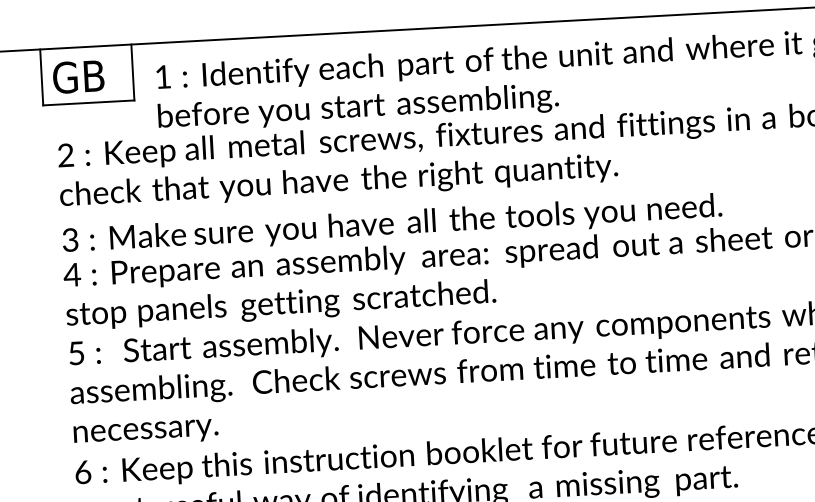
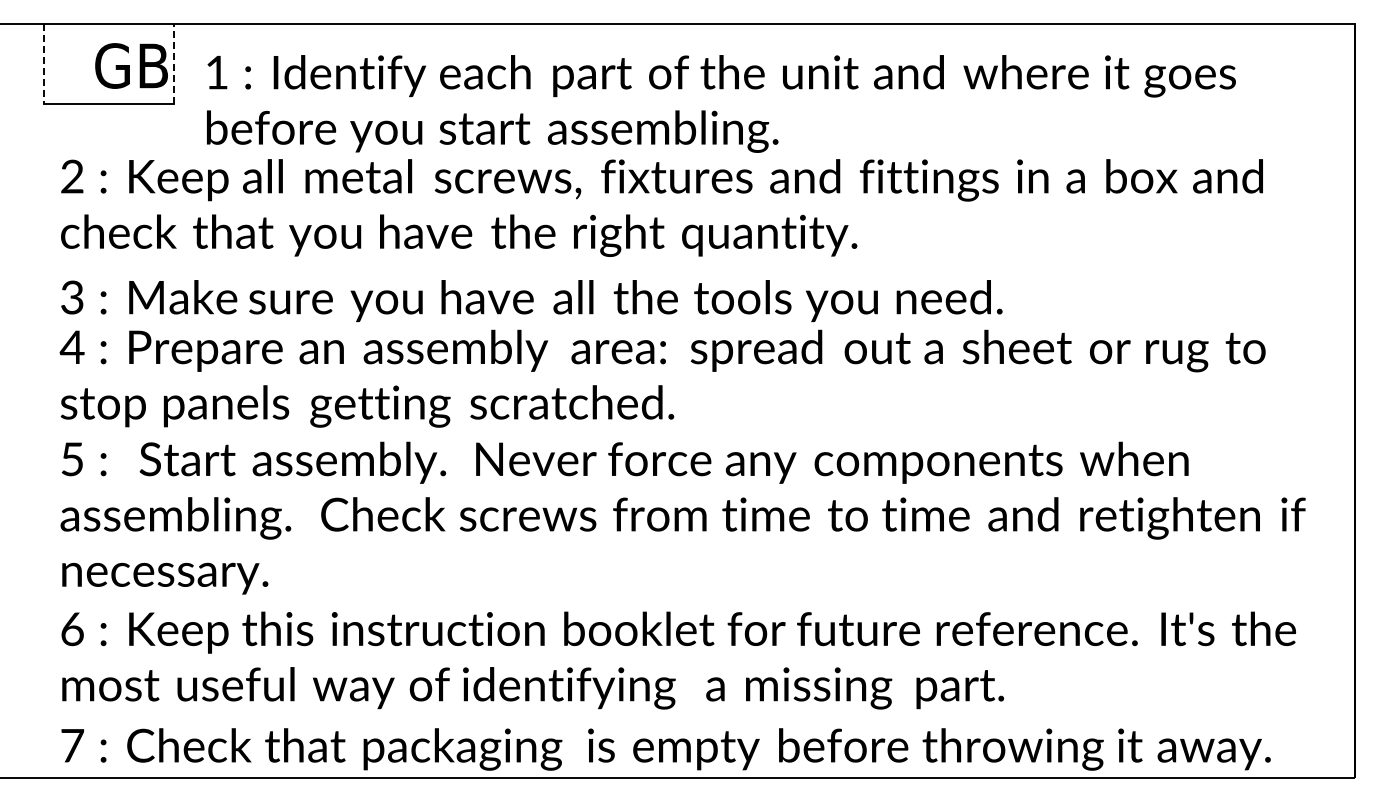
line: (133, 72) -> (174, 63), solid -> dashed
text: (78, 76) -> (131, 65), moved
line: (42, 77) -> (44, 63), solid -> dashed

